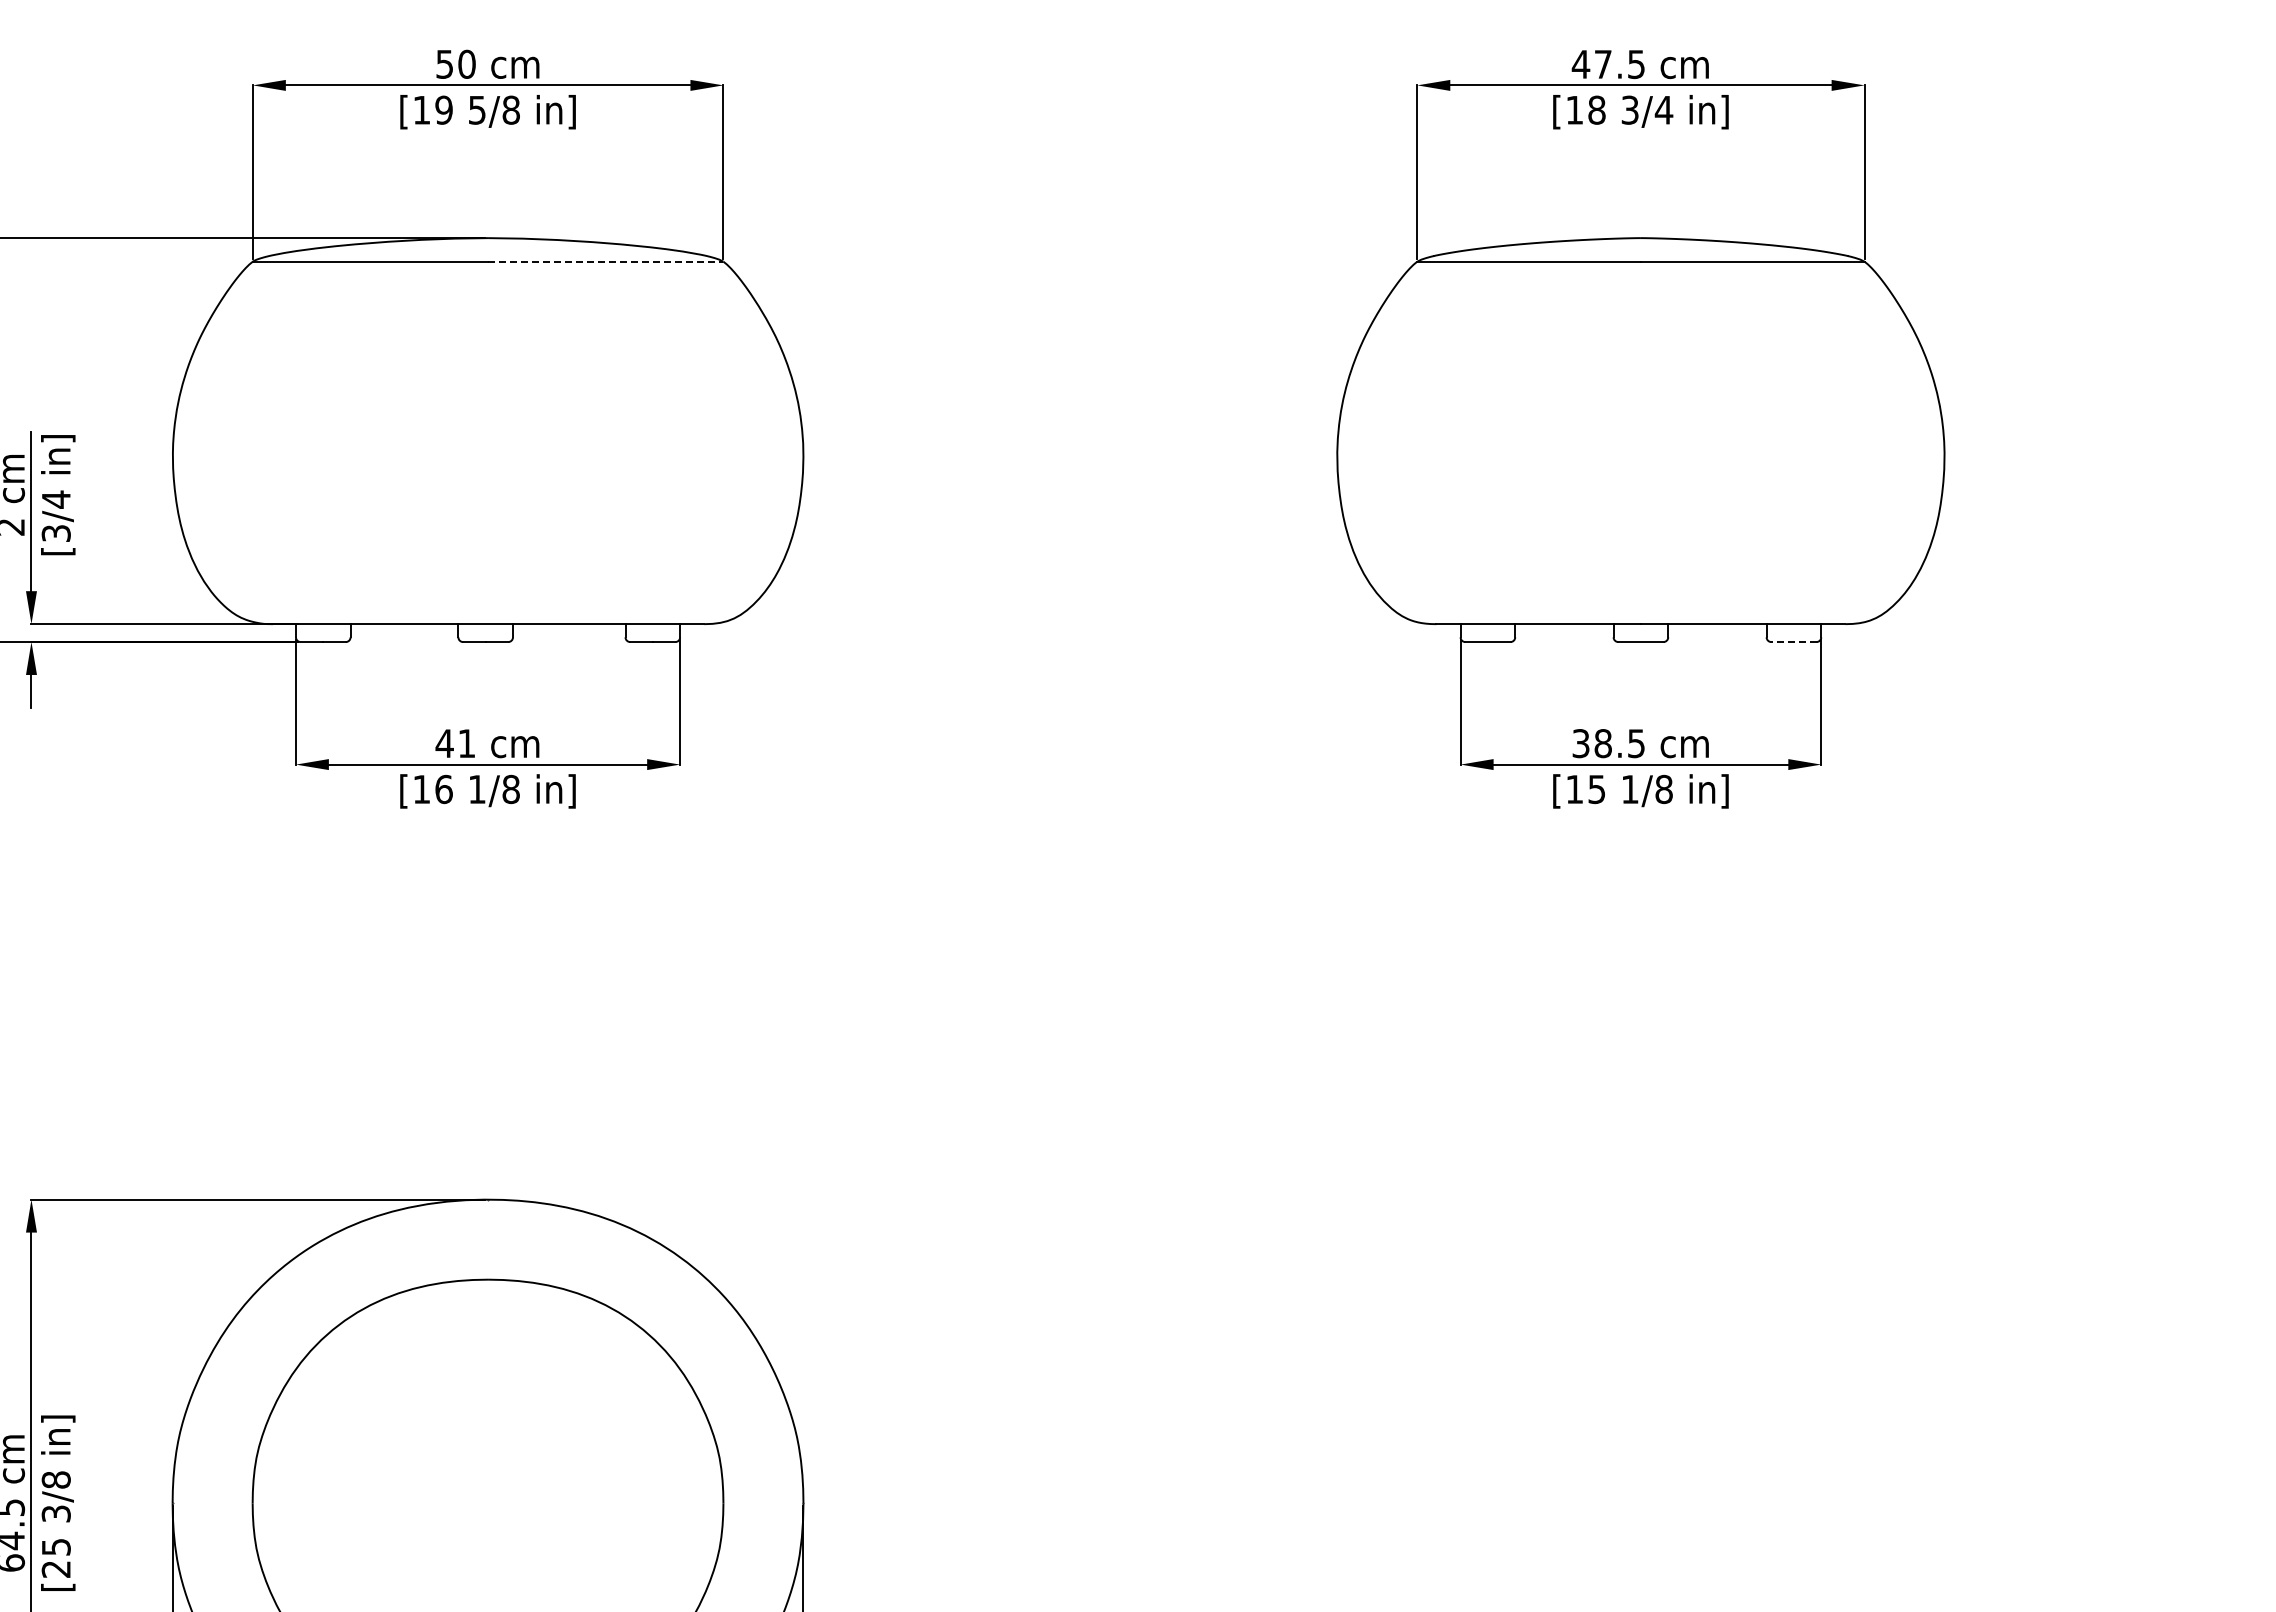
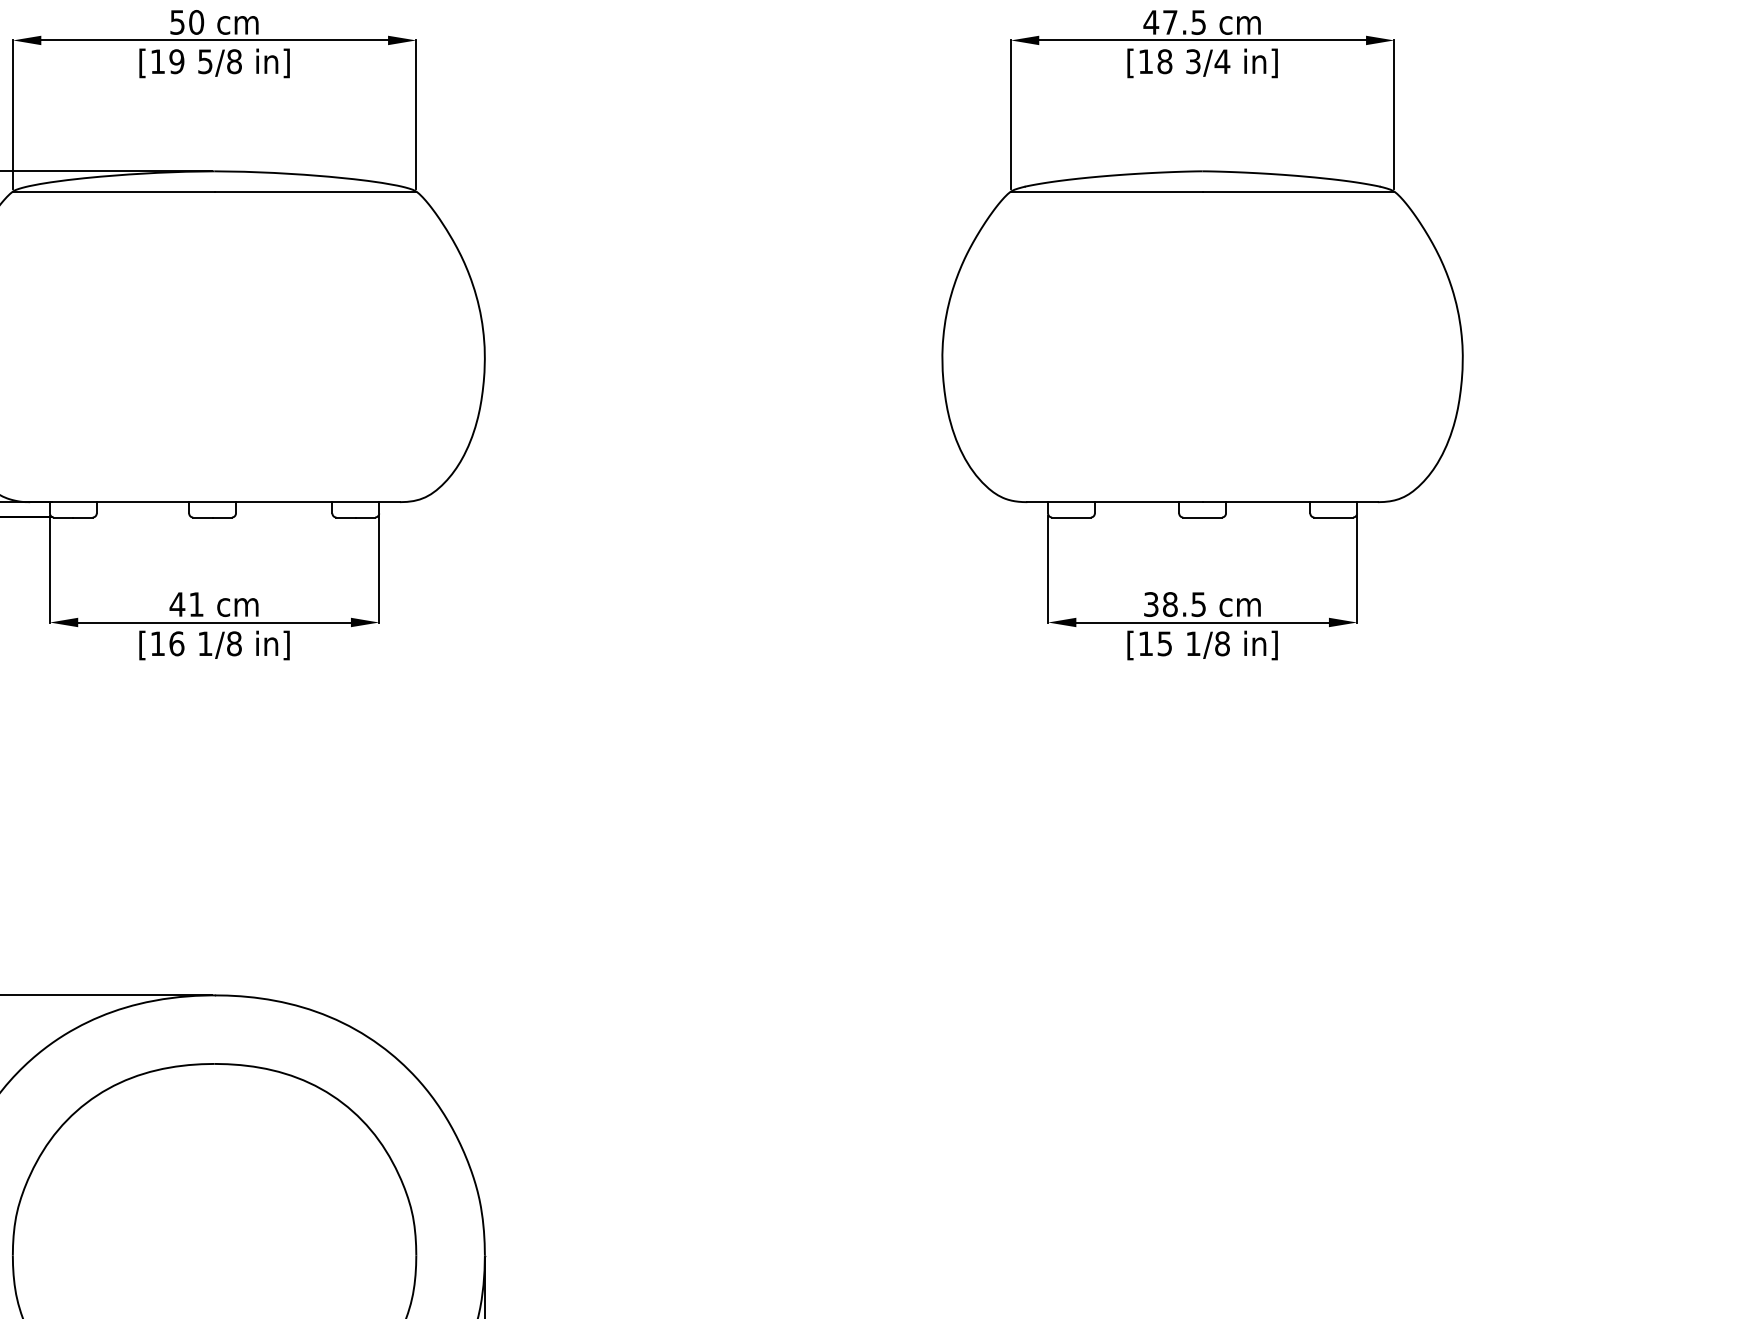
line: (605, 261) -> (315, 191), dashed -> solid
line: (1793, 642) -> (1333, 517), dashed -> solid

